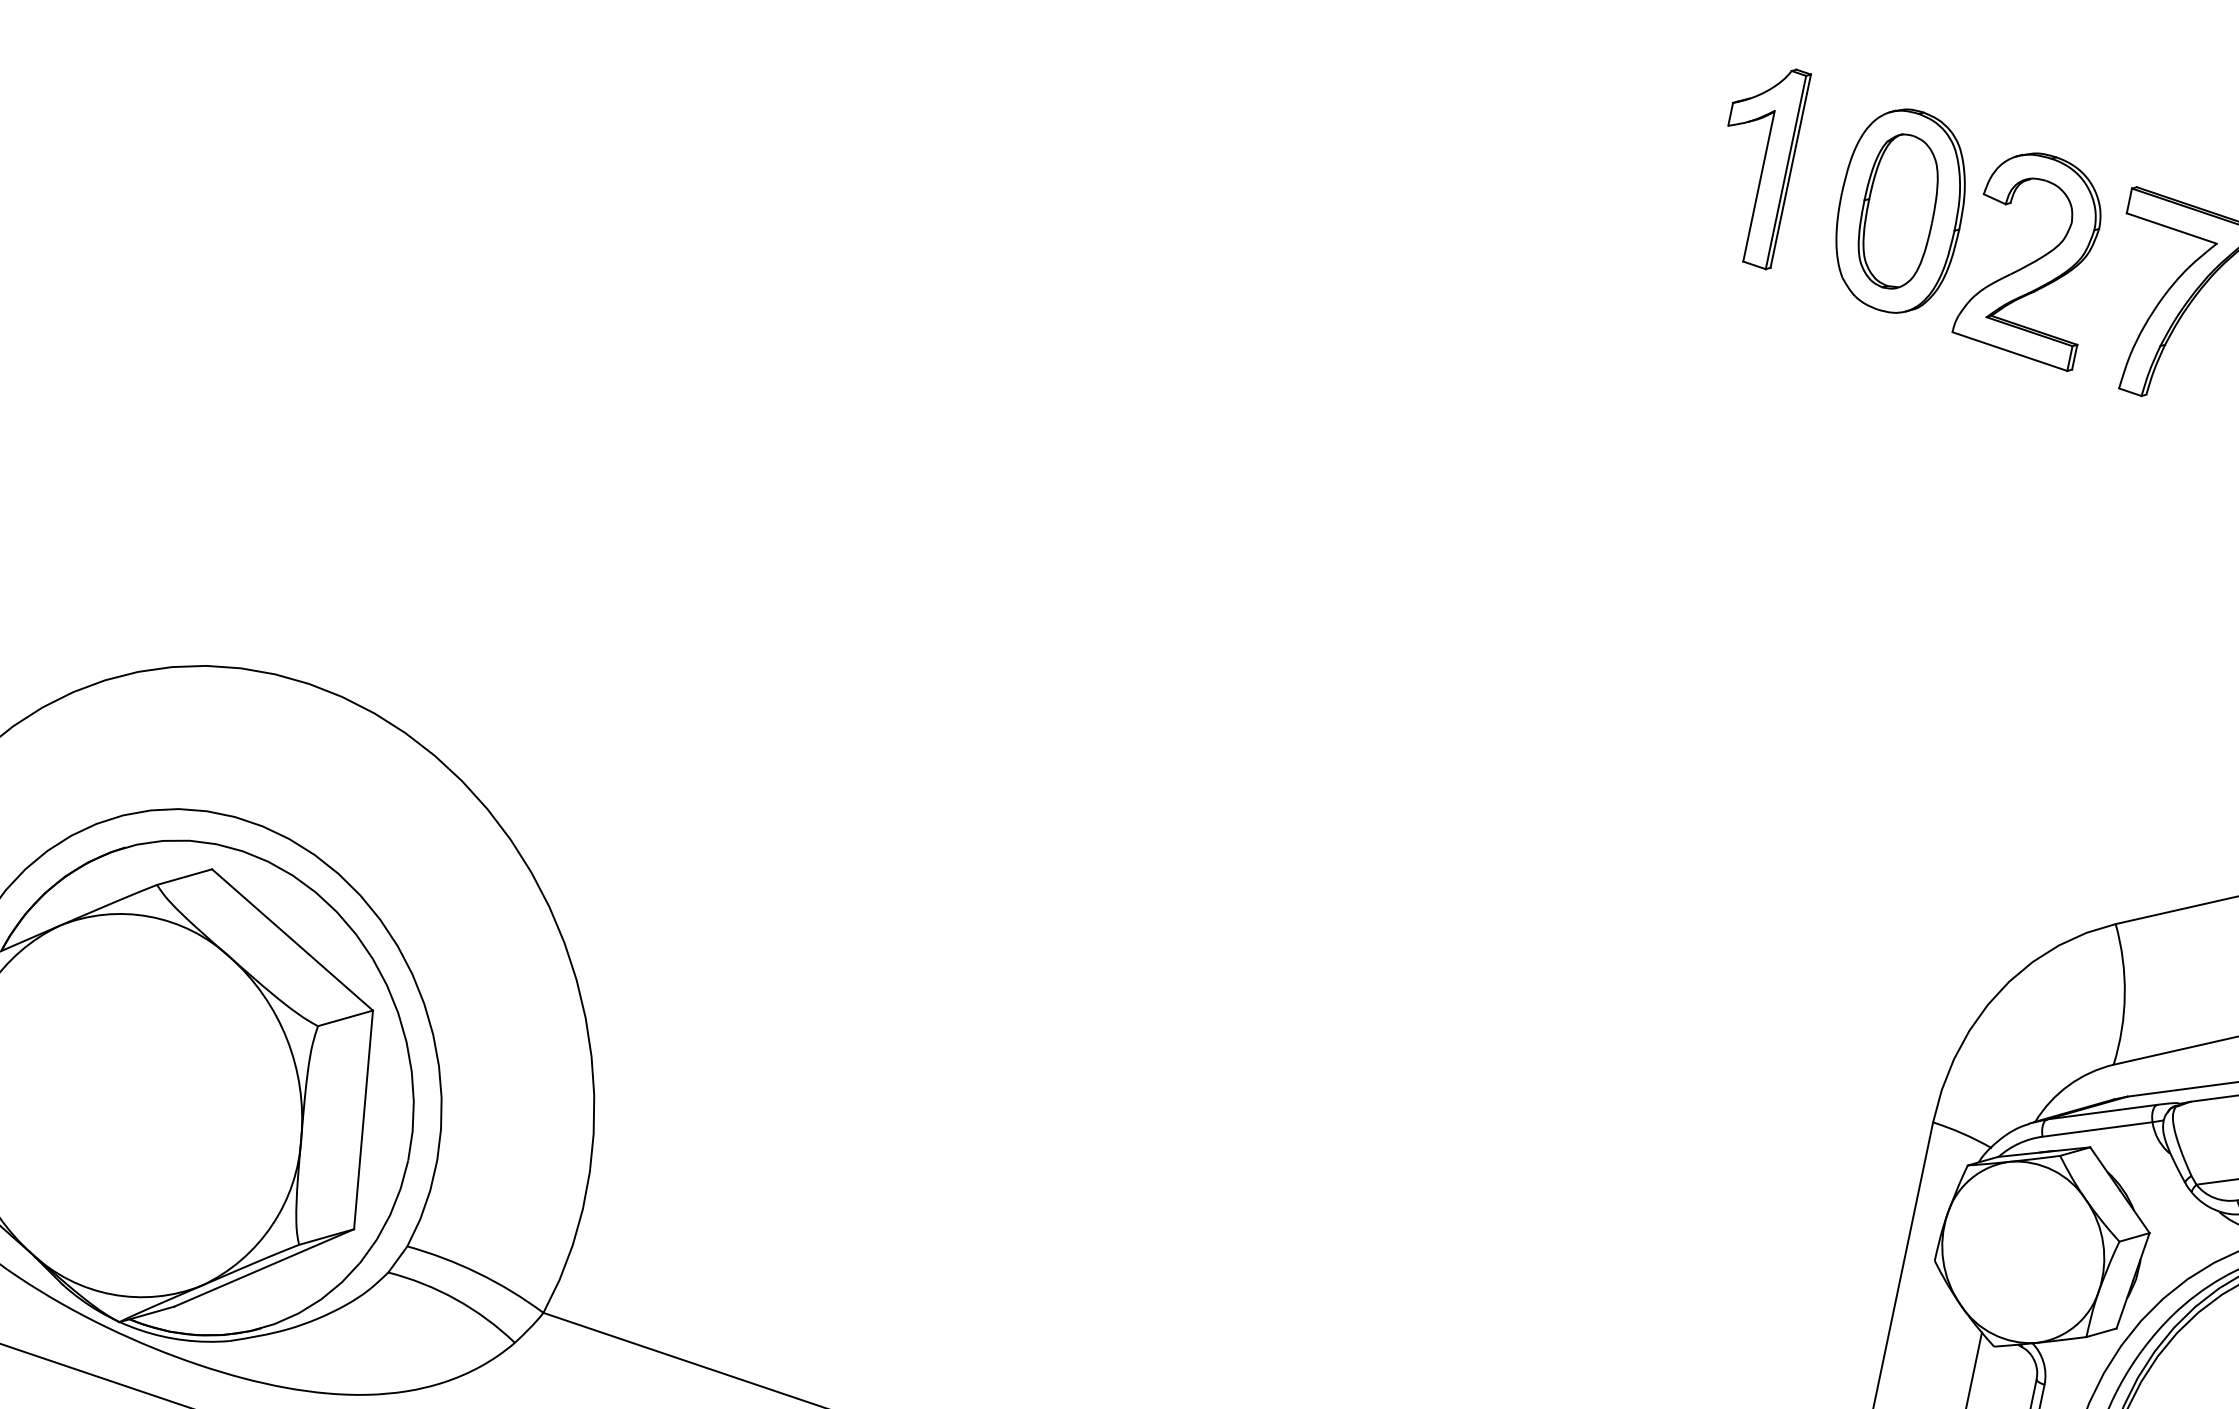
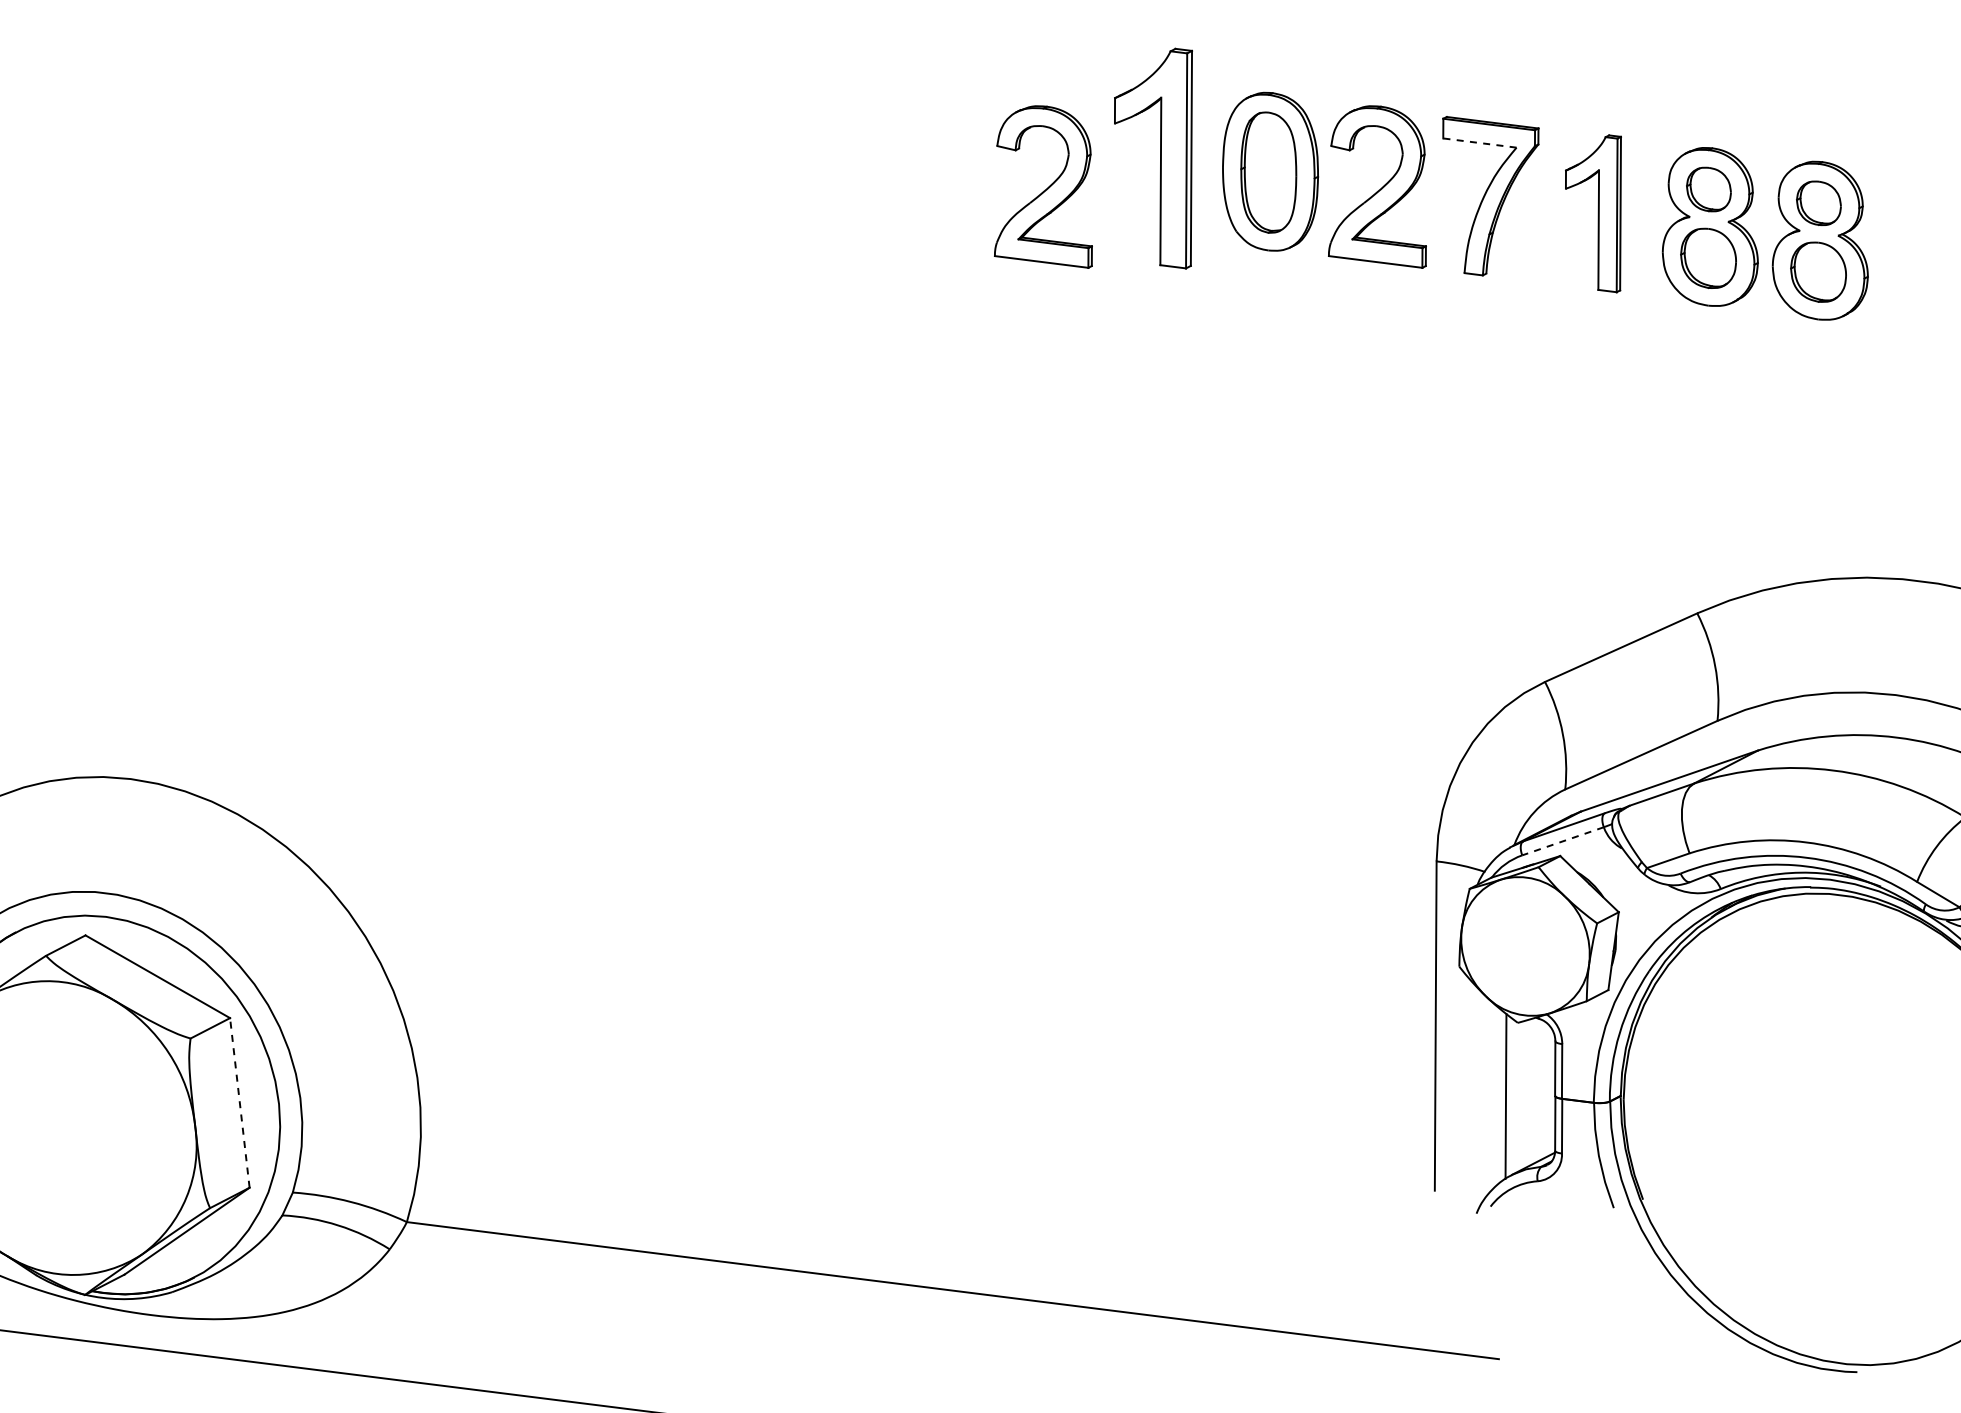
part: (1756, 164) -> (1153, 158), size x1.4
part: (1610, 171) -> (1043, 186), added
line: (2171, 228) -> (1479, 143), solid -> dashed
line: (363, 1119) -> (239, 1102), solid -> dashed
line: (2096, 1129) -> (1562, 841), solid -> dashed

